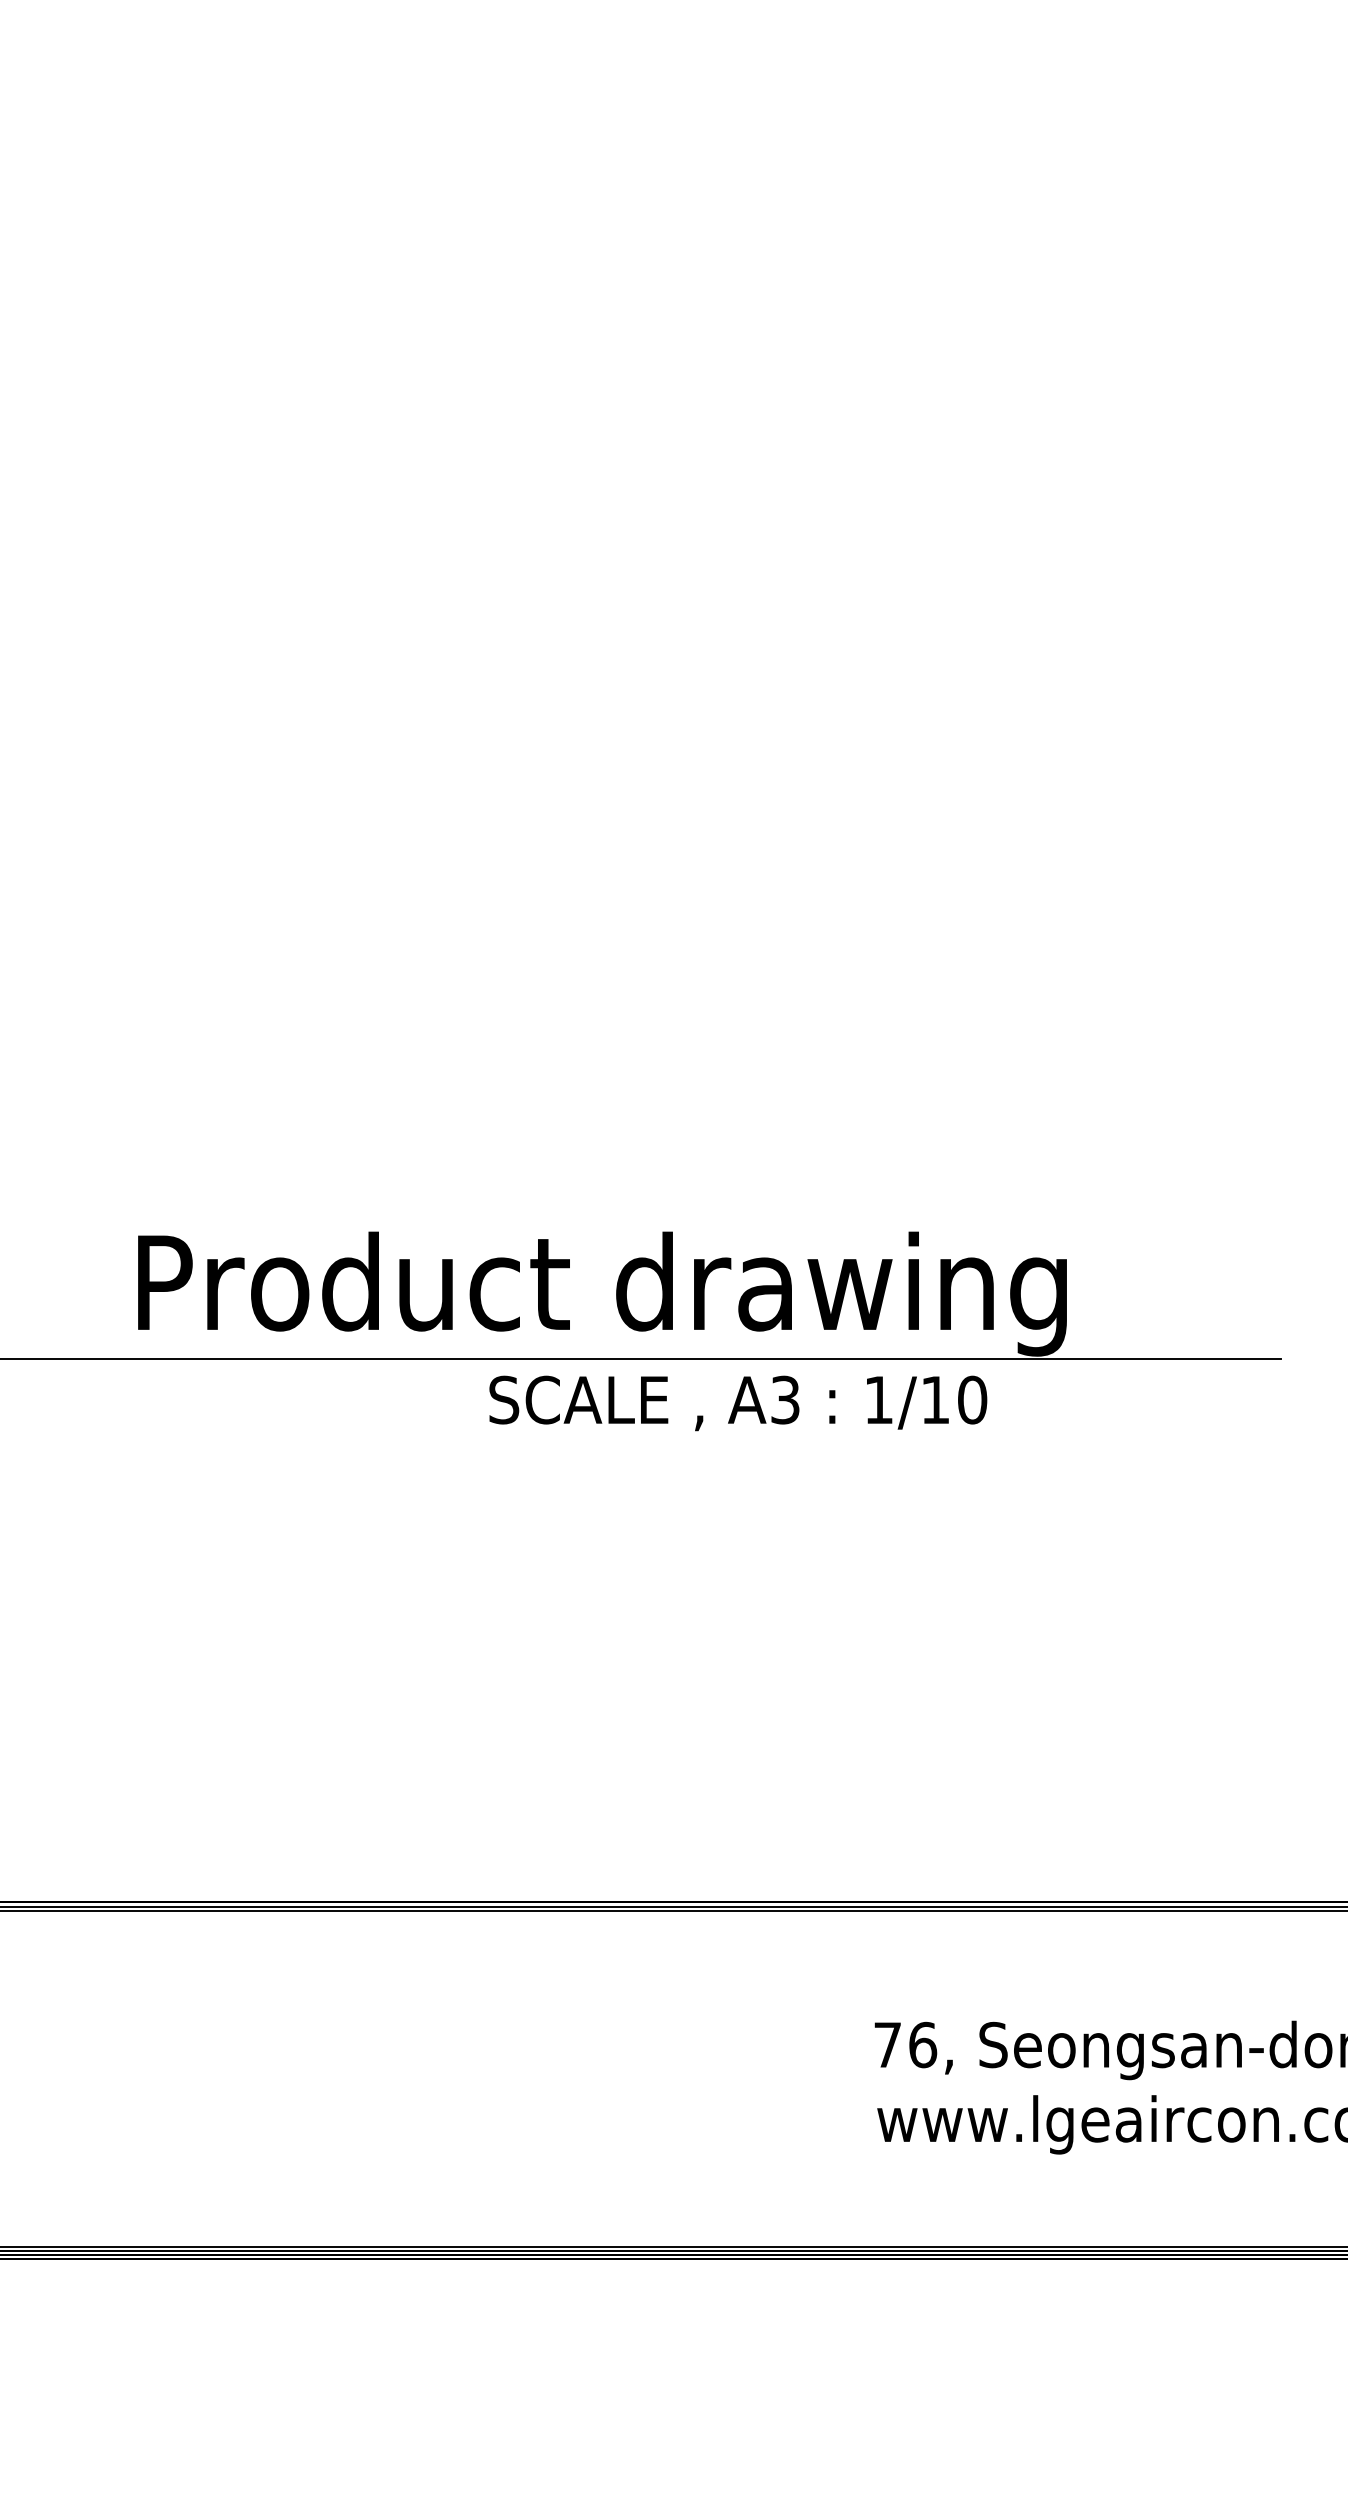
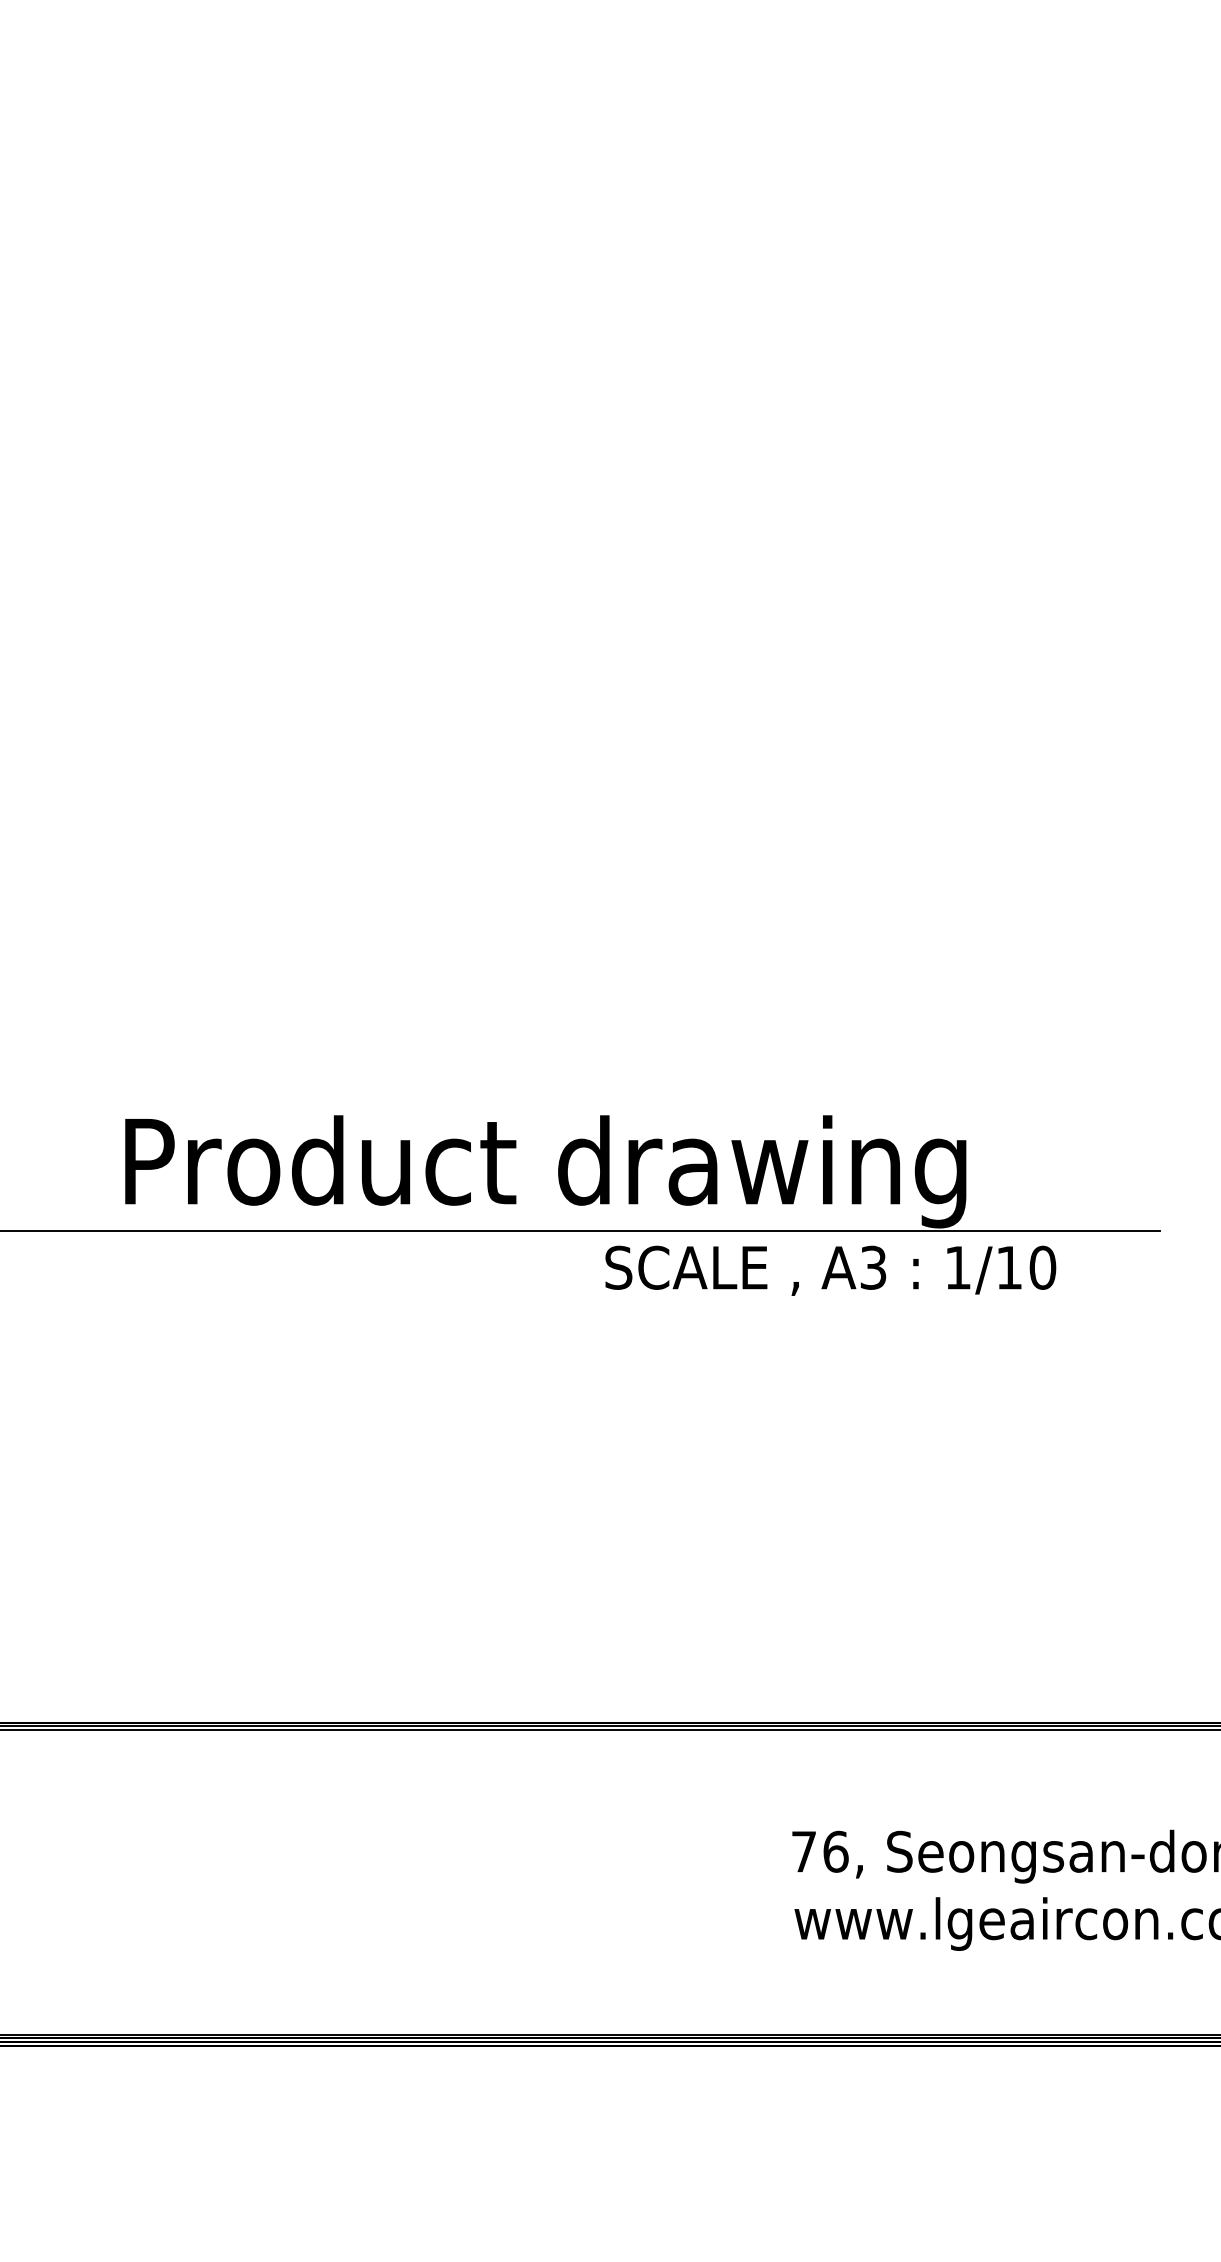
text: (738, 1403) -> (830, 1270), moved

